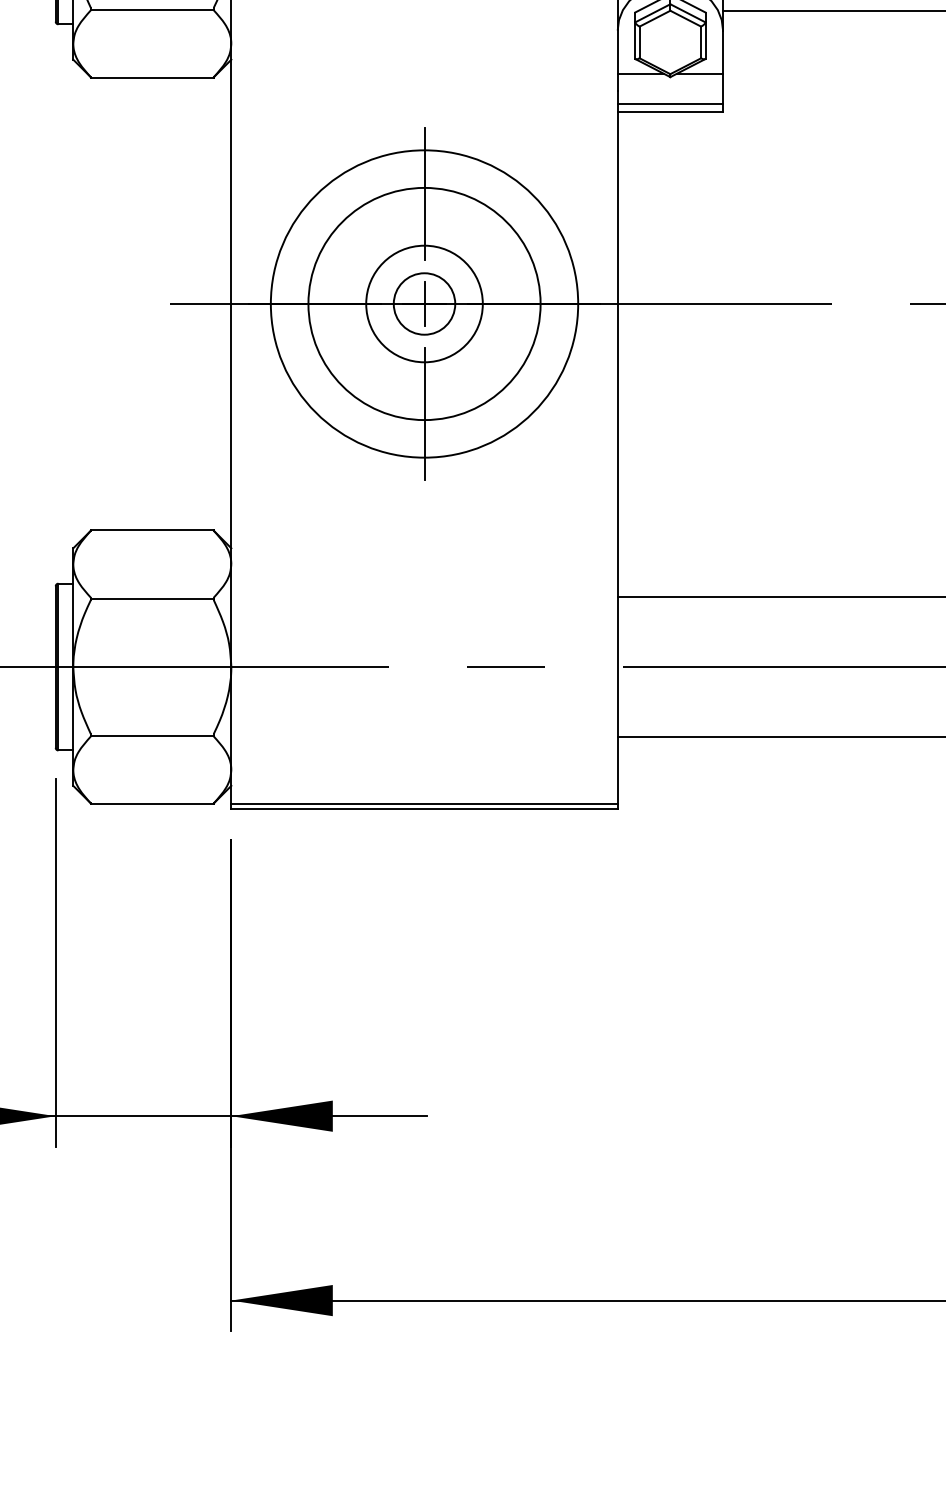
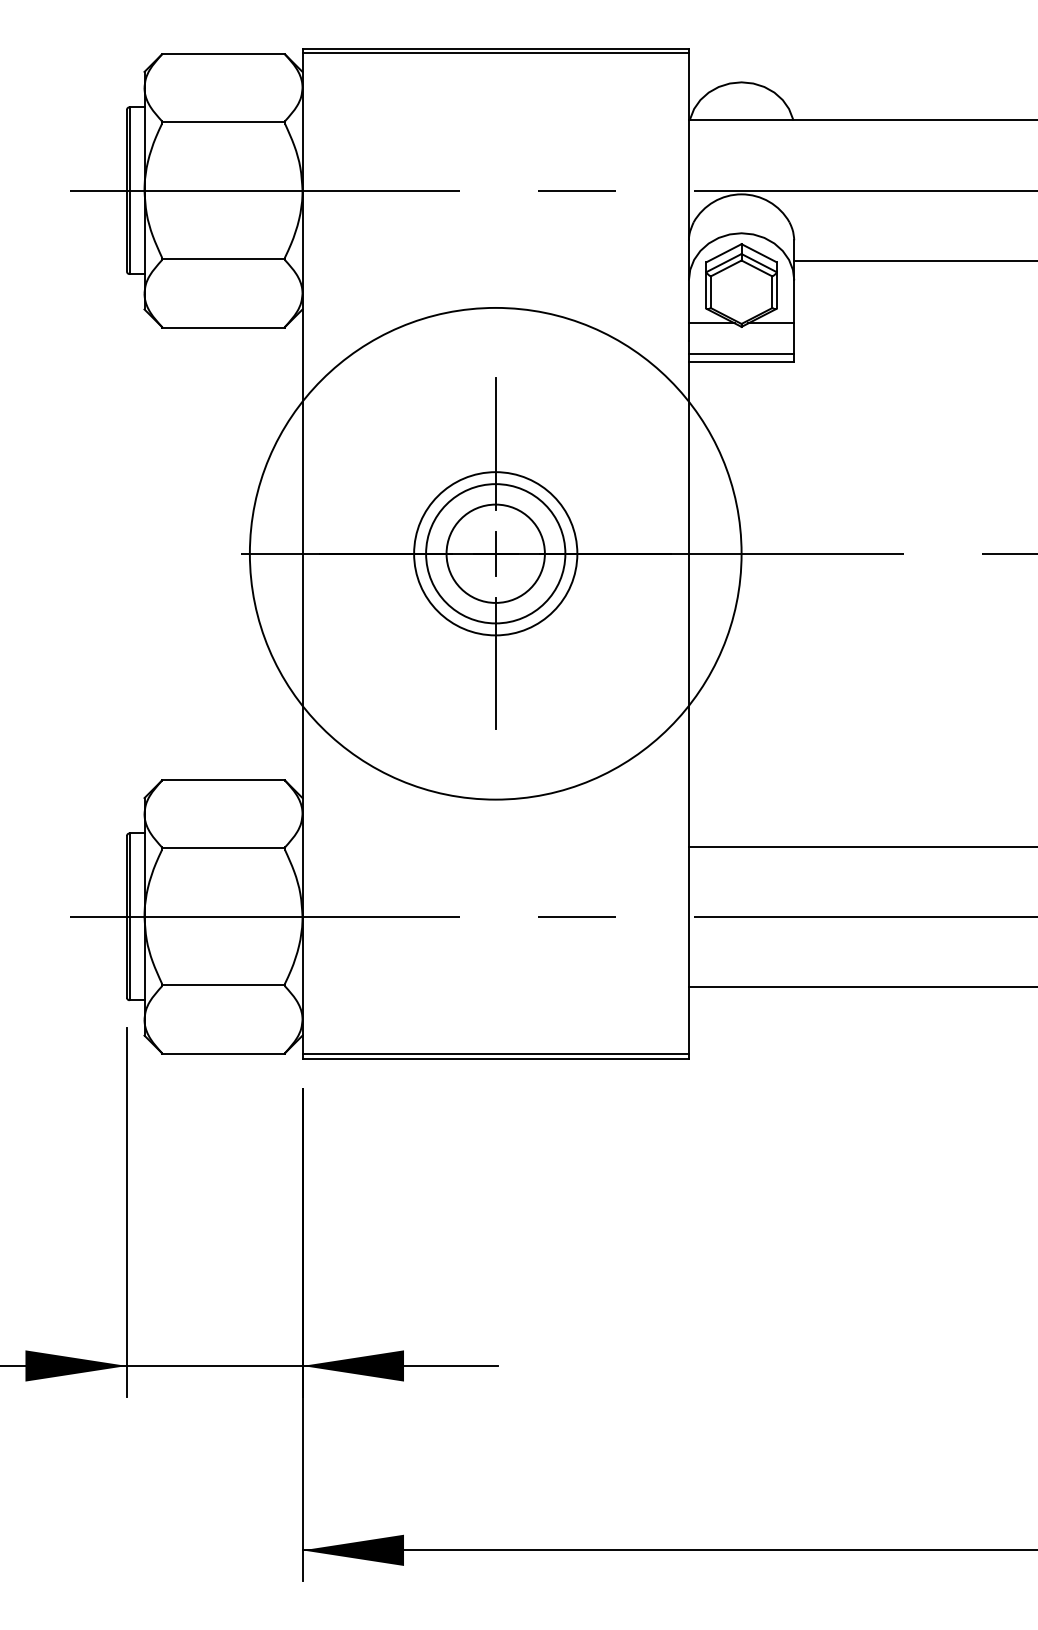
circle: (424, 303) -> (495, 553), size x0.6
circle: (424, 303) -> (495, 553), size x1.4
circle: (424, 303) -> (495, 553), size x1.6
circle: (424, 303) -> (495, 553), size x1.6

